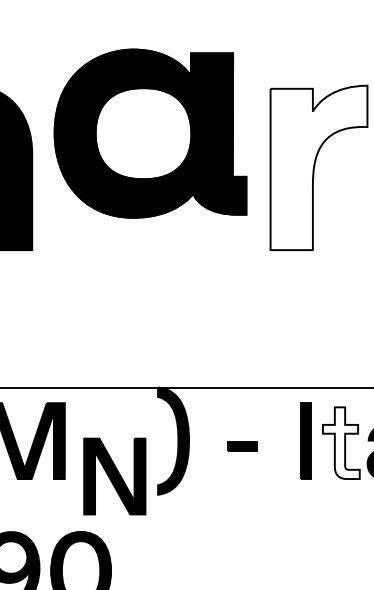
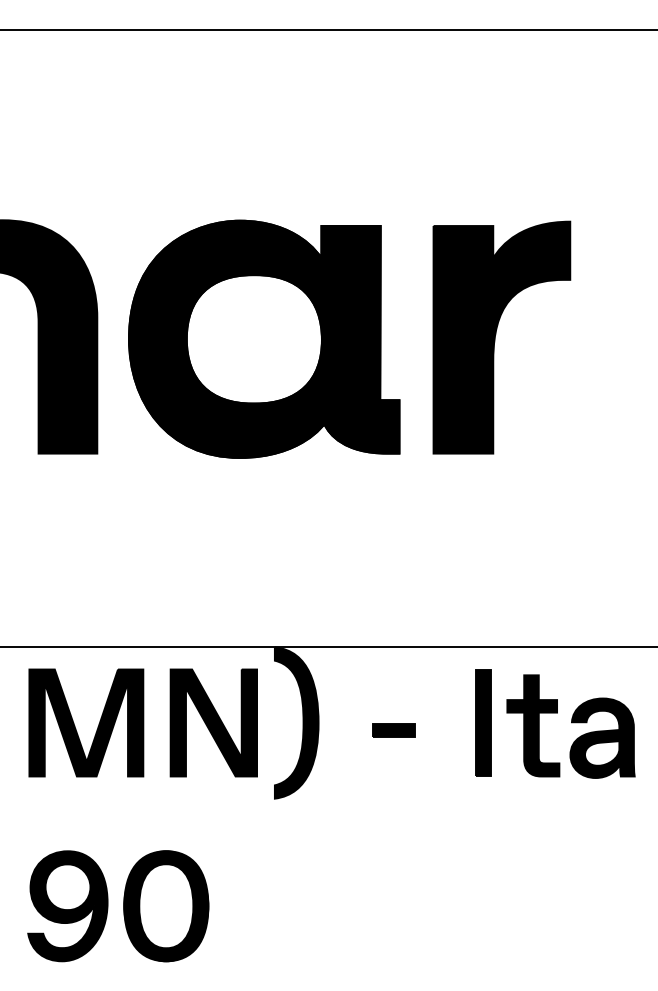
part: (150, 133) -> (264, 338), moved
fill: (318, 167) -> (501, 337), added
fill: (341, 442) -> (533, 725), added
part: (114, 476) -> (213, 722), moved

